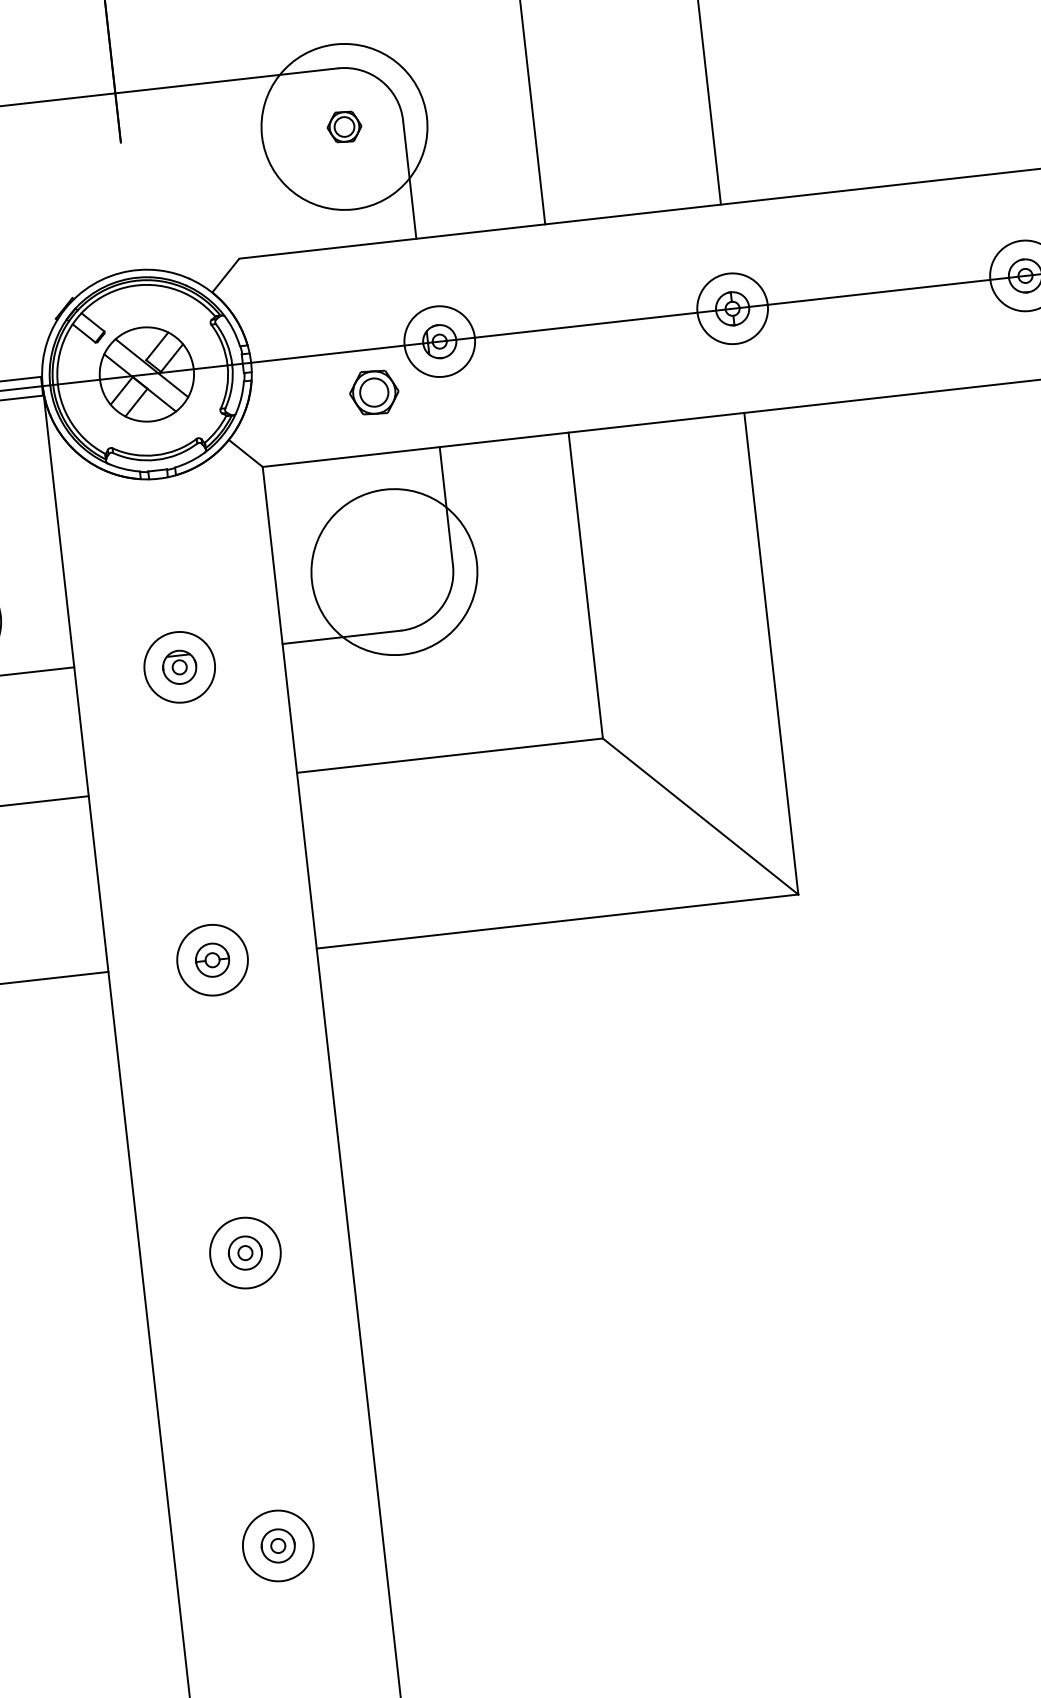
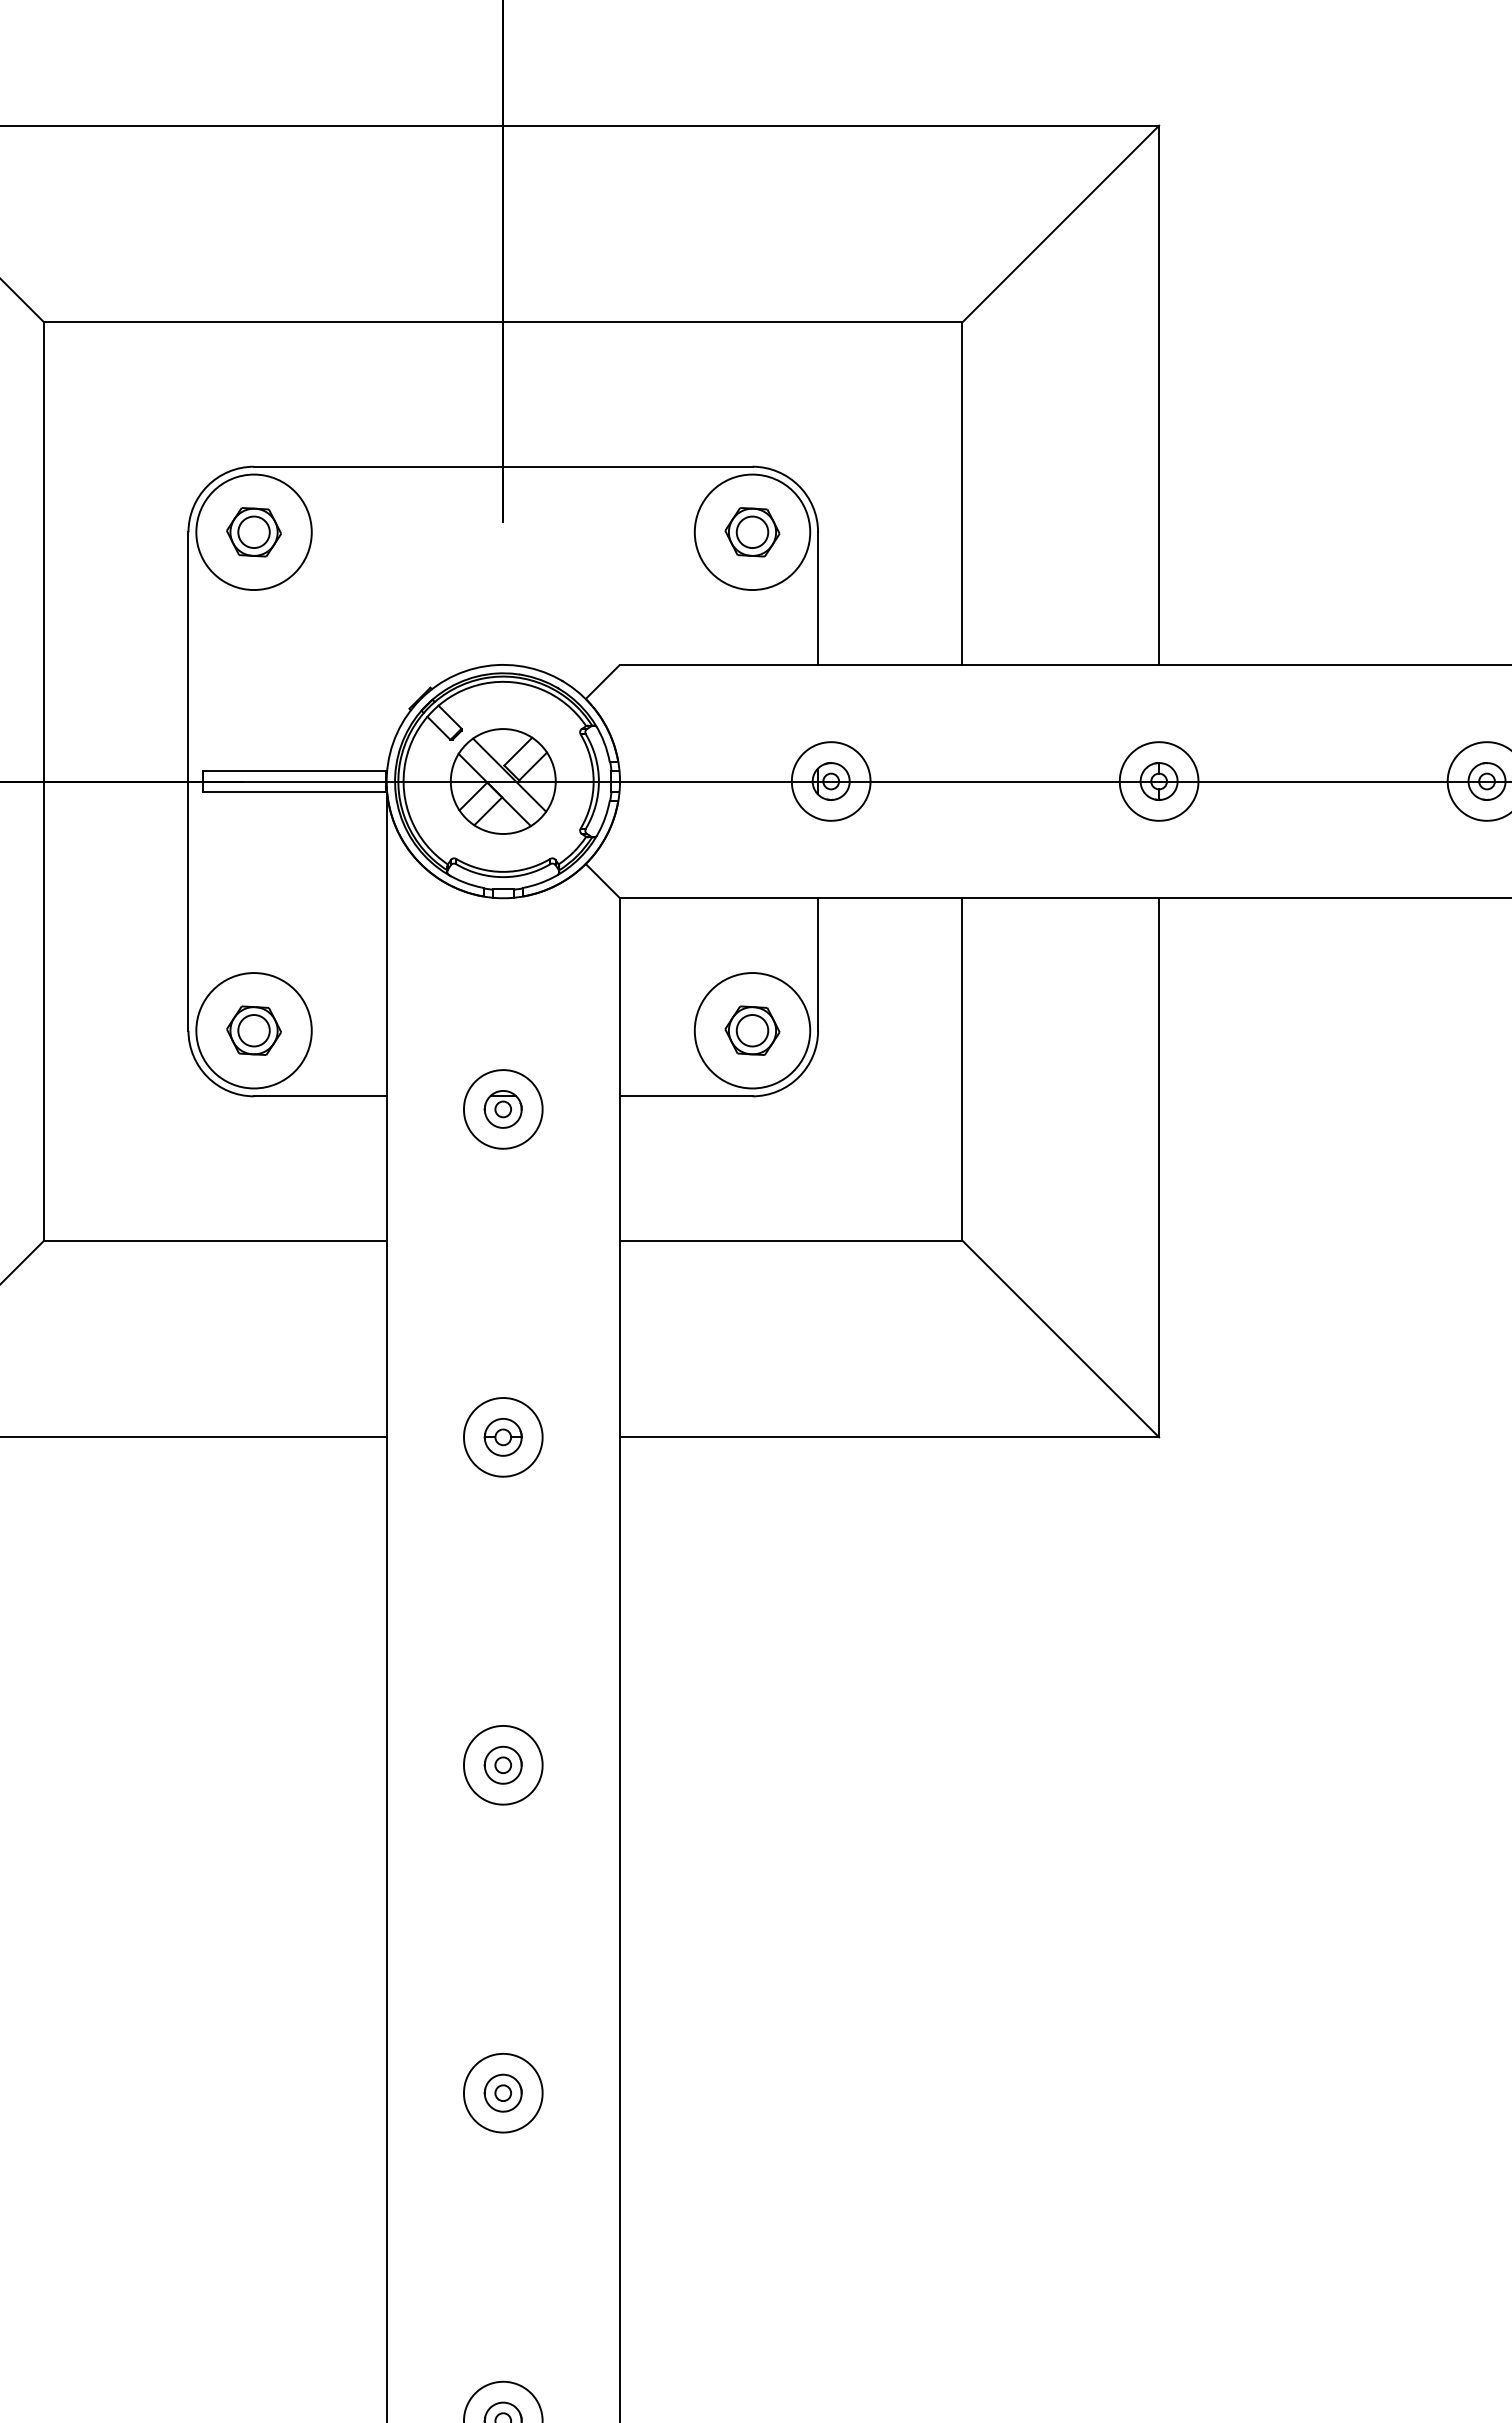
circle: (344, 127) -> (752, 532), size x0.62
part: (344, 127) -> (752, 532), size x1.43
part: (374, 392) -> (752, 1030), moved
circle: (394, 571) -> (752, 1030), size x0.62

